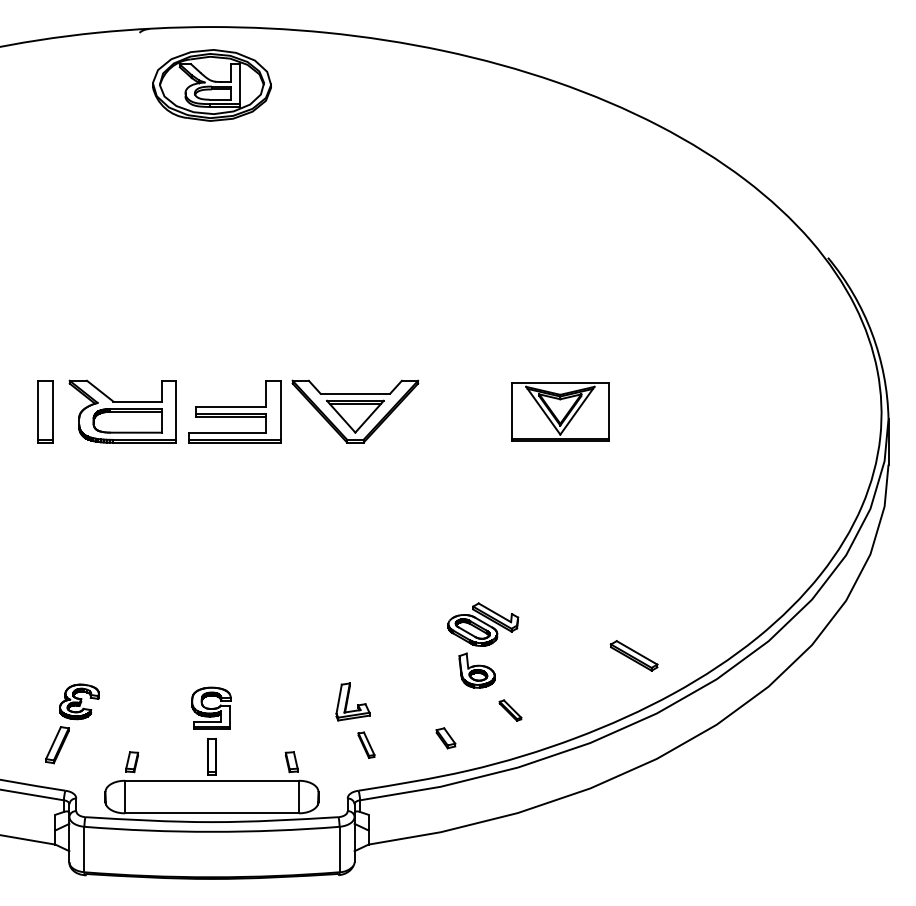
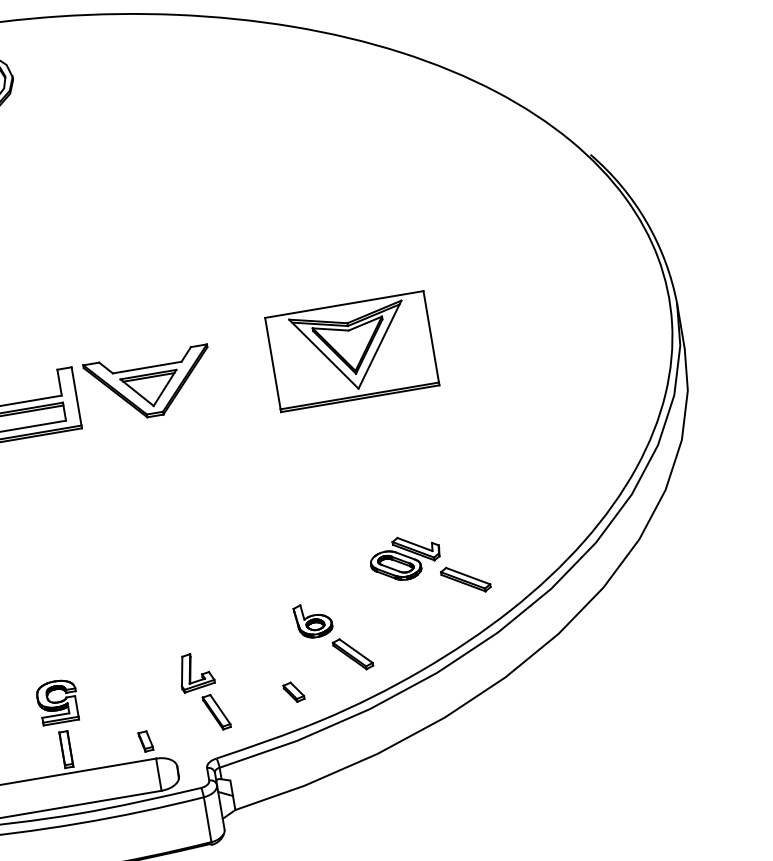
part: (560, 411) -> (352, 350), size x1.67
part: (483, 624) -> (405, 557), moved
part: (510, 710) -> (353, 654), size x1.67
part: (366, 745) -> (216, 712), size x1.43

